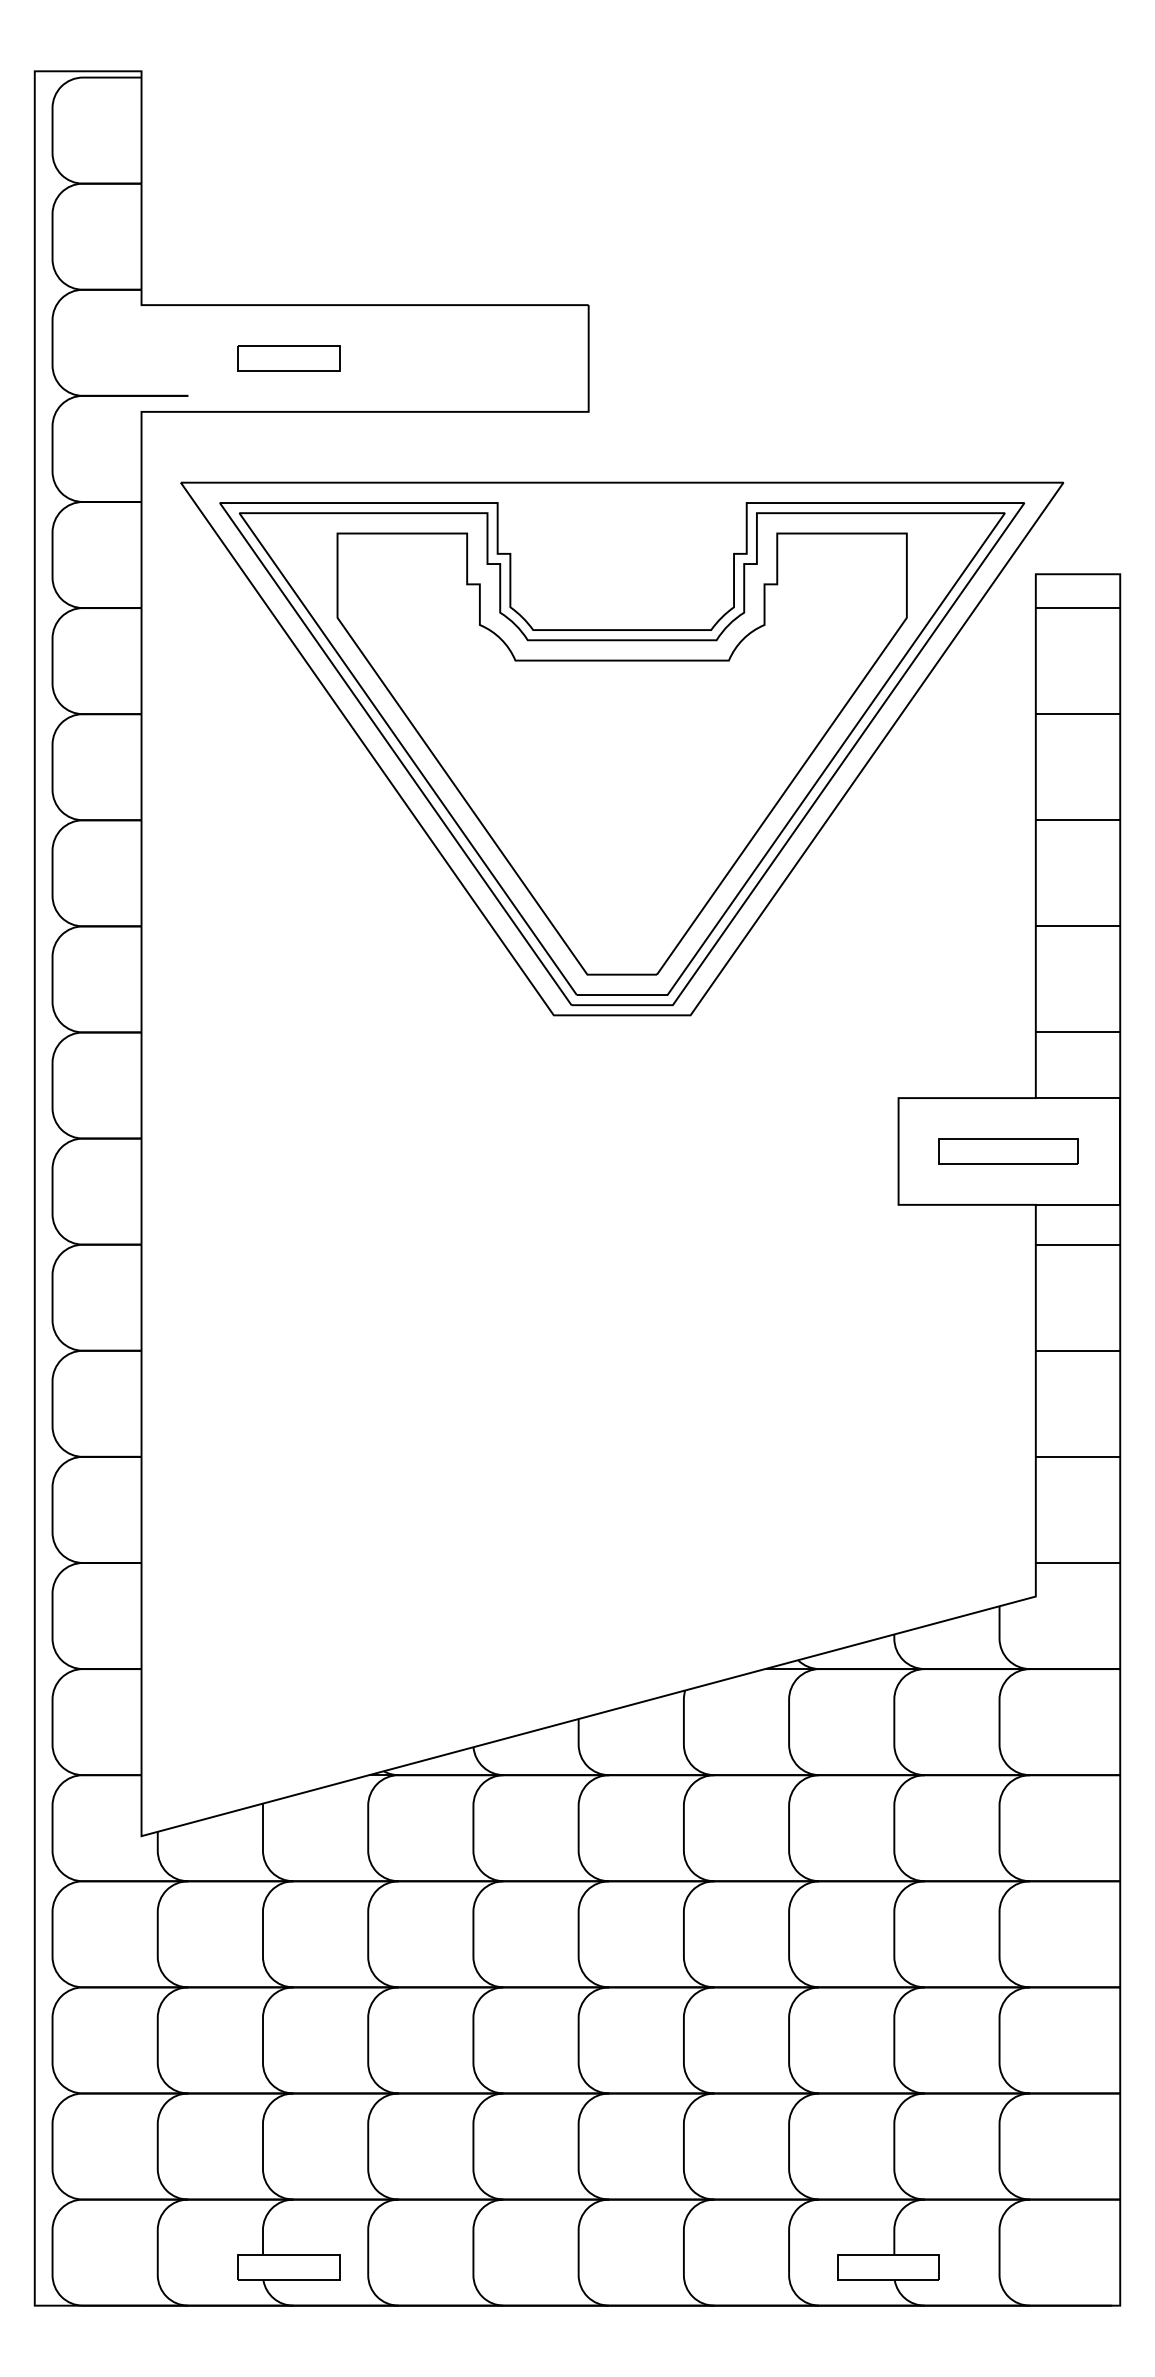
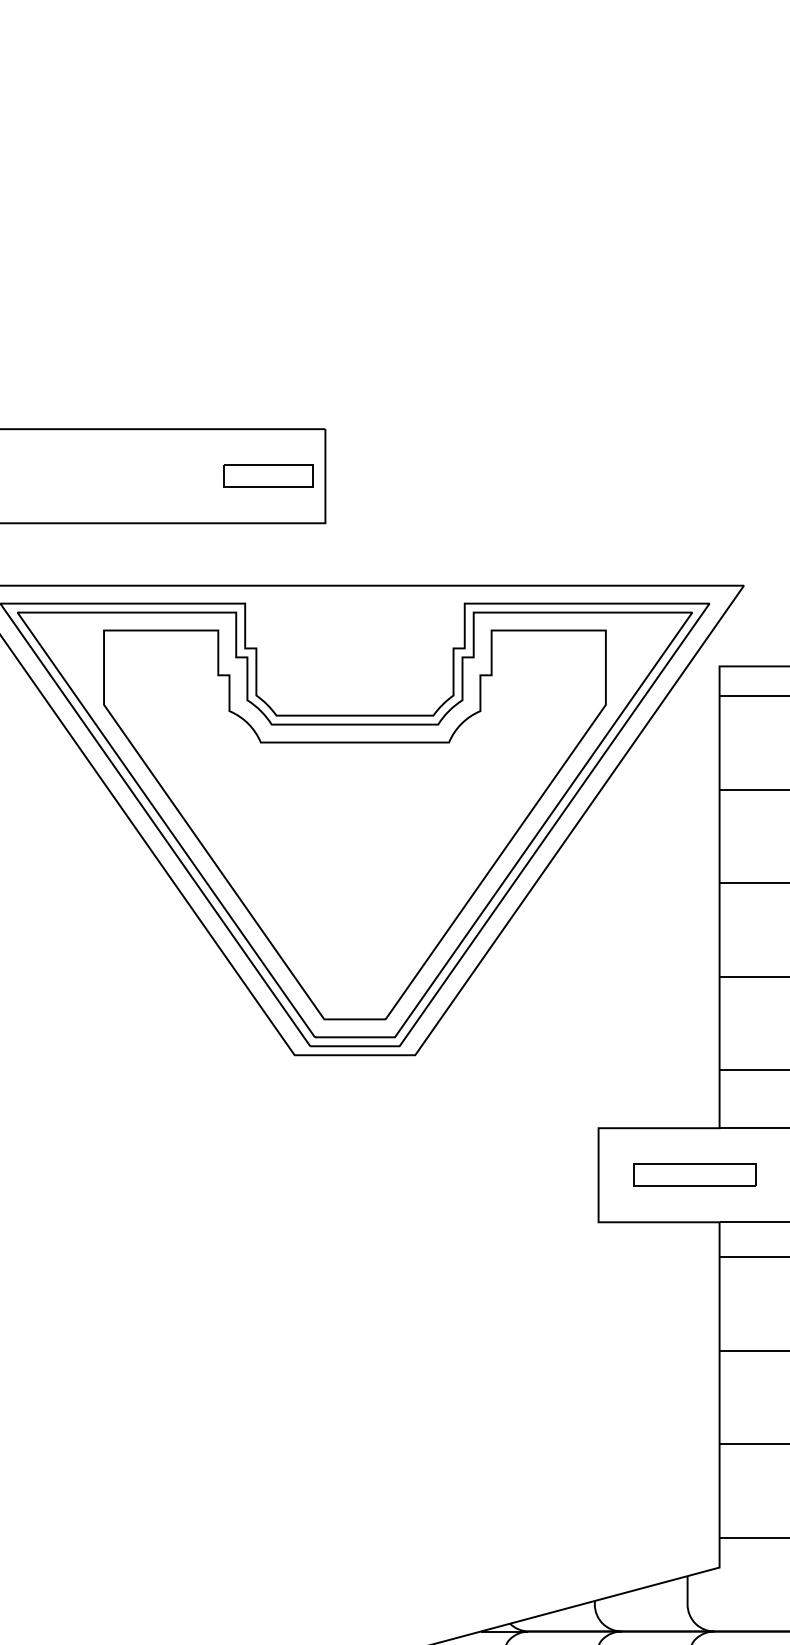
part: (288, 358) -> (267, 476), moved

